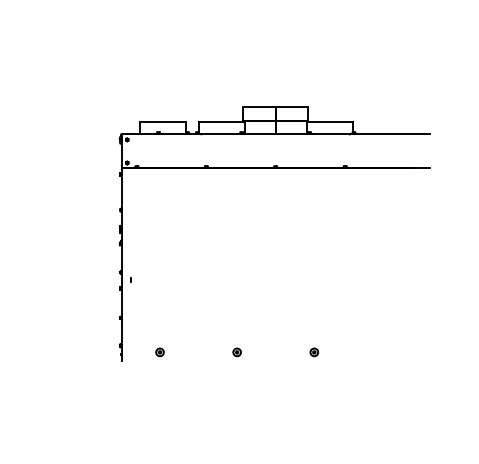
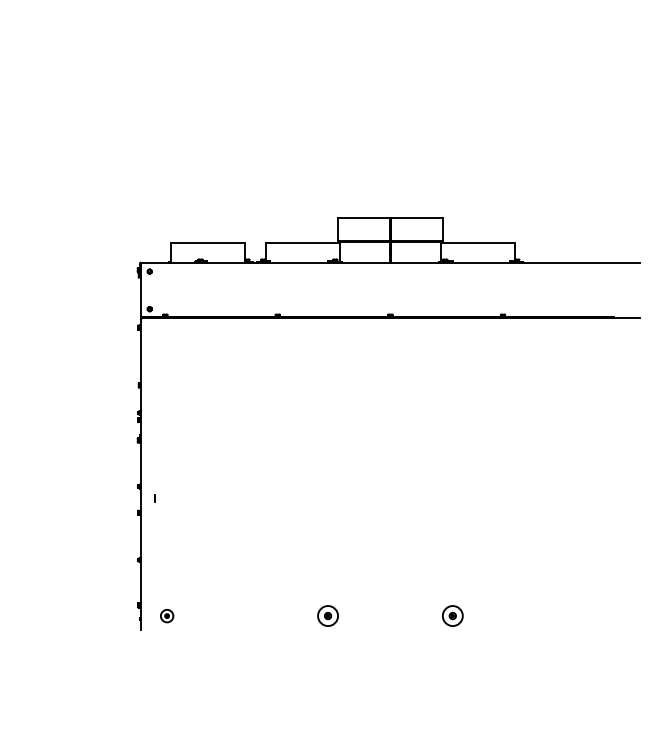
part: (159, 352) -> (166, 616), moved
part: (236, 352) -> (326, 616), size x1.6
part: (314, 352) -> (453, 616), size x1.6

